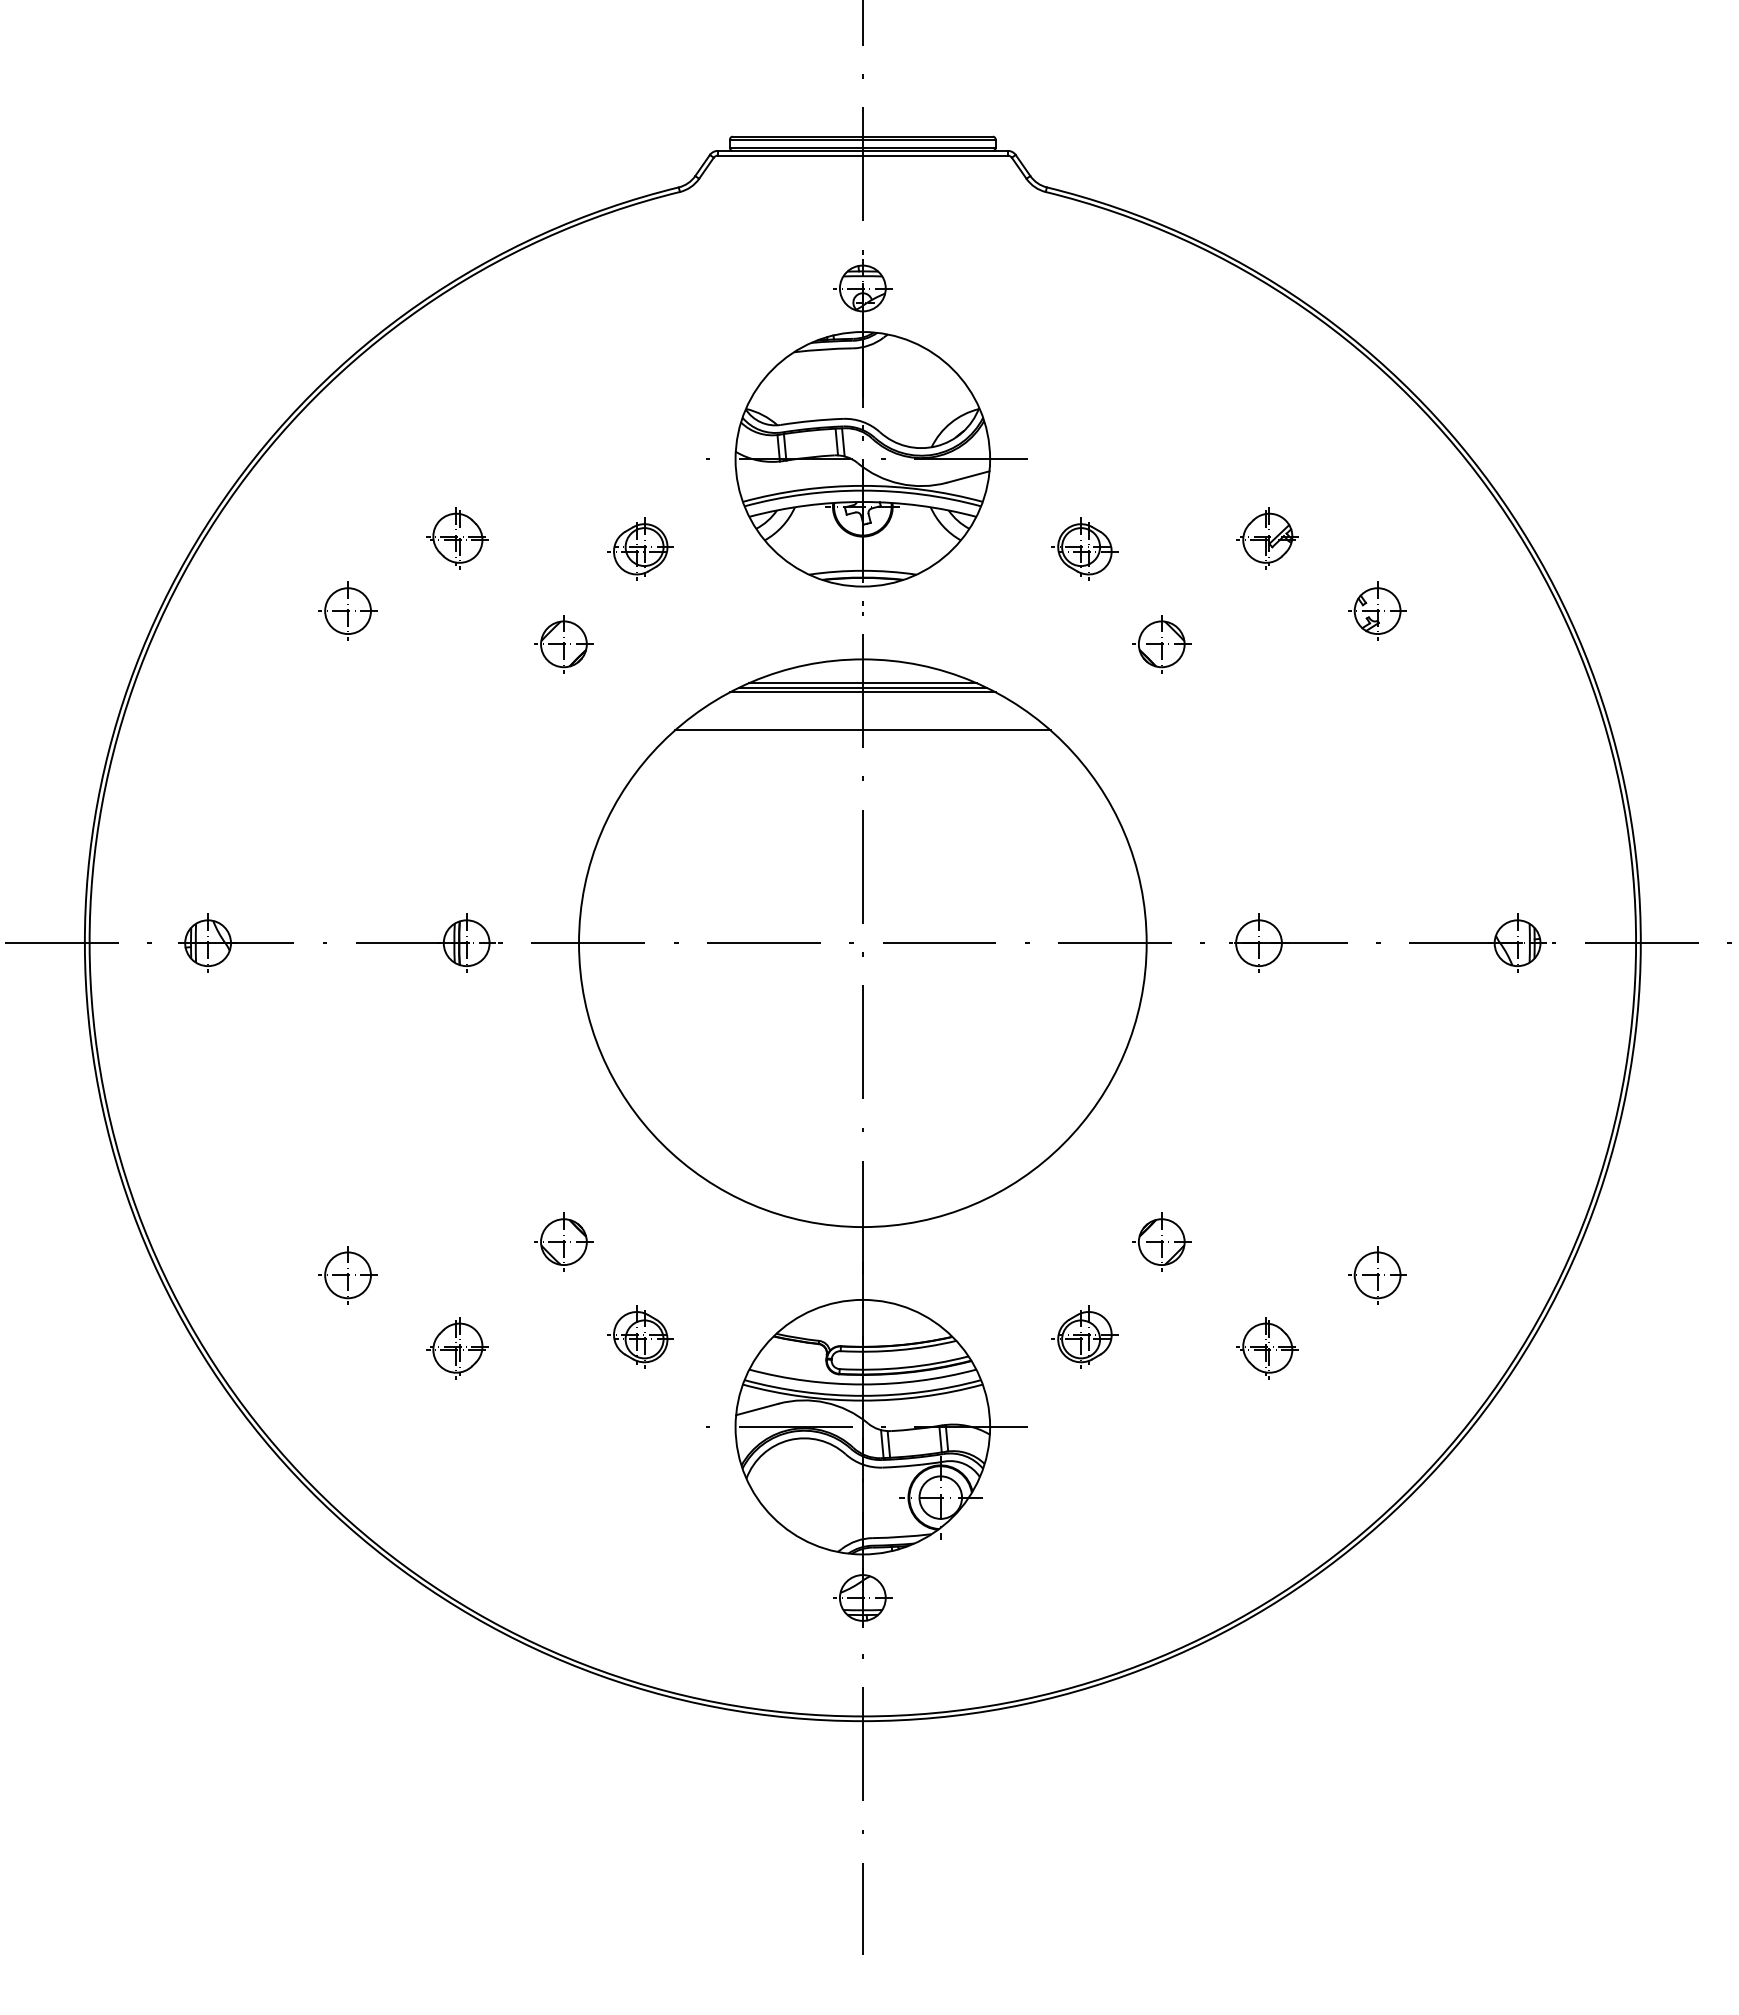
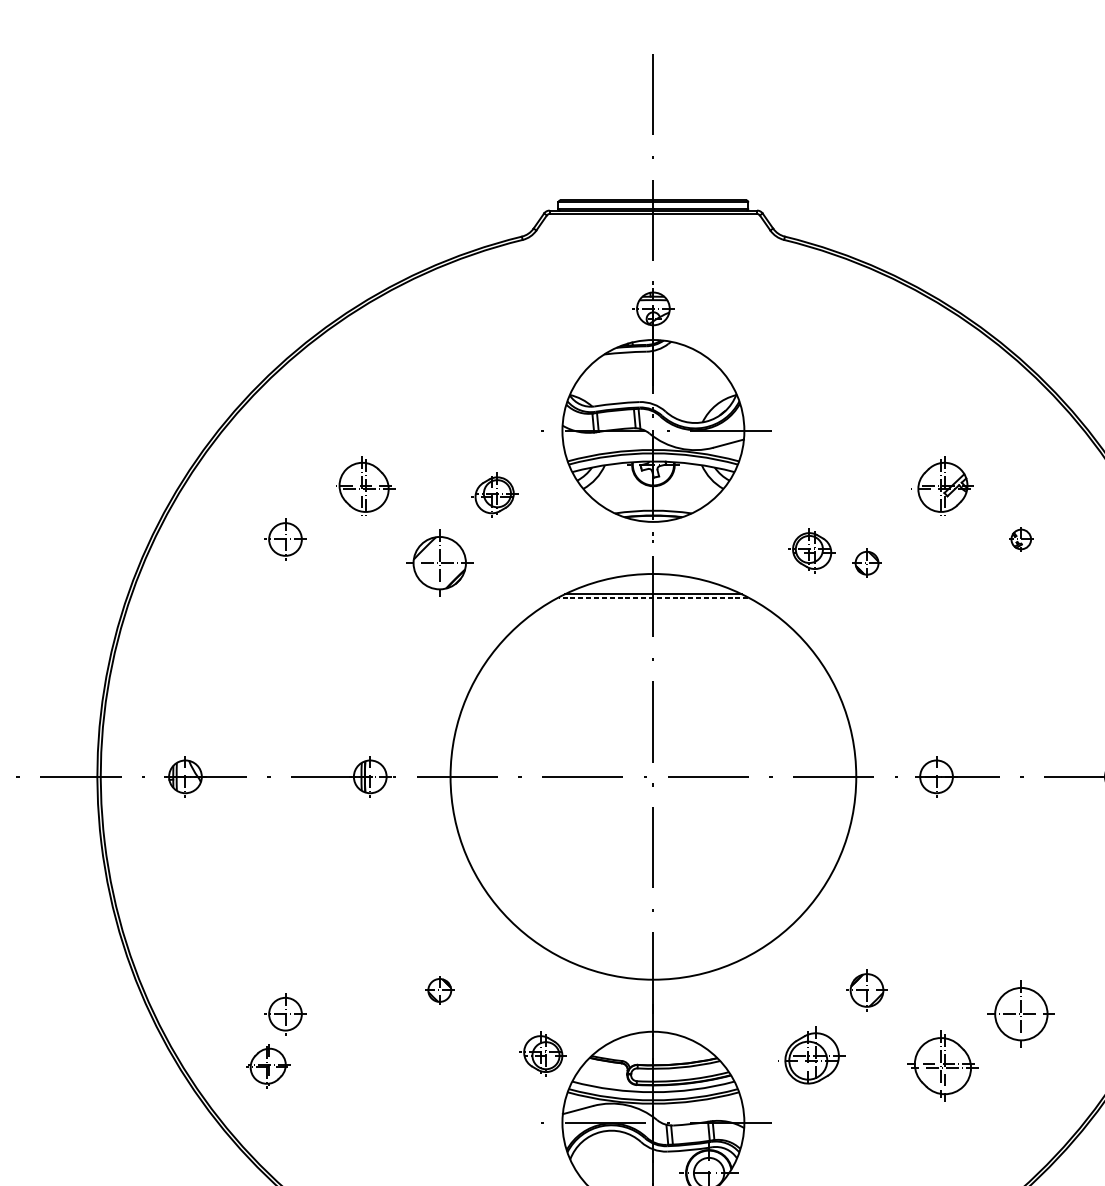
part: (457, 538) -> (363, 487), size x1.4
part: (1267, 538) -> (942, 487), size x1.4
part: (1084, 548) -> (811, 550), moved
part: (1377, 610) -> (1021, 539), size x0.6
part: (563, 644) -> (439, 563), size x1.6
part: (1161, 644) -> (866, 563), size x0.7
line: (862, 683) -> (653, 591), removed
line: (862, 692) -> (653, 597), solid -> dashed
line: (862, 730) -> (653, 624), removed
part: (563, 1241) -> (439, 990), size x0.7
part: (1377, 1275) -> (1021, 1014), size x1.6
part: (640, 1336) -> (543, 1053), moved
part: (1084, 1336) -> (811, 1057), size x1.4
part: (457, 1348) -> (267, 1066), moved
part: (1267, 1348) -> (942, 1066), size x1.6

